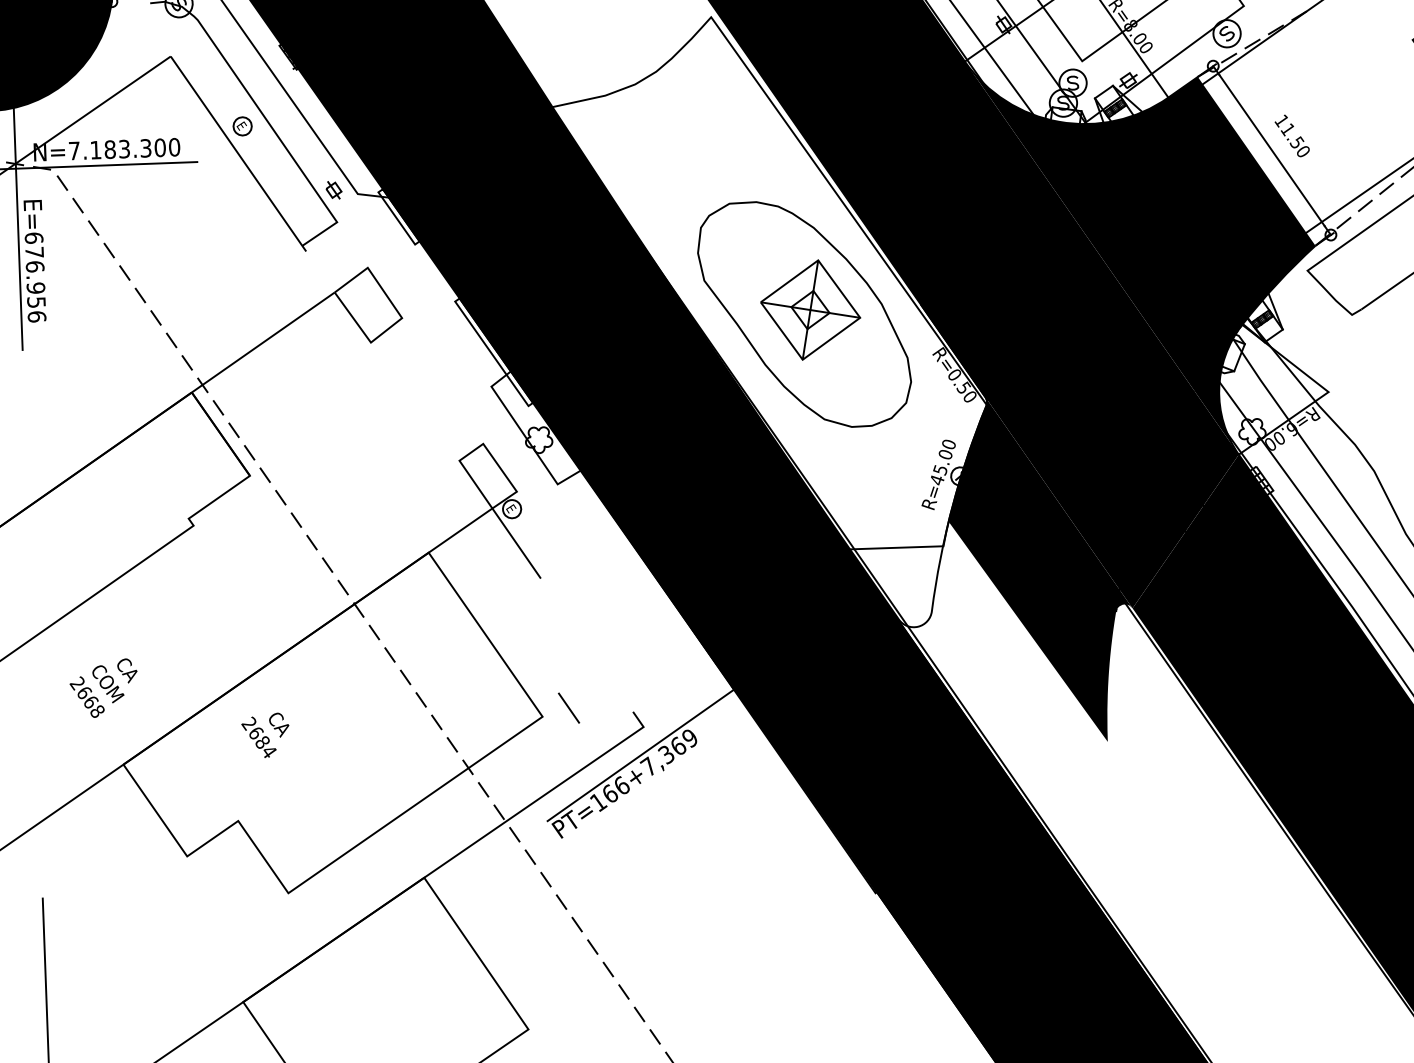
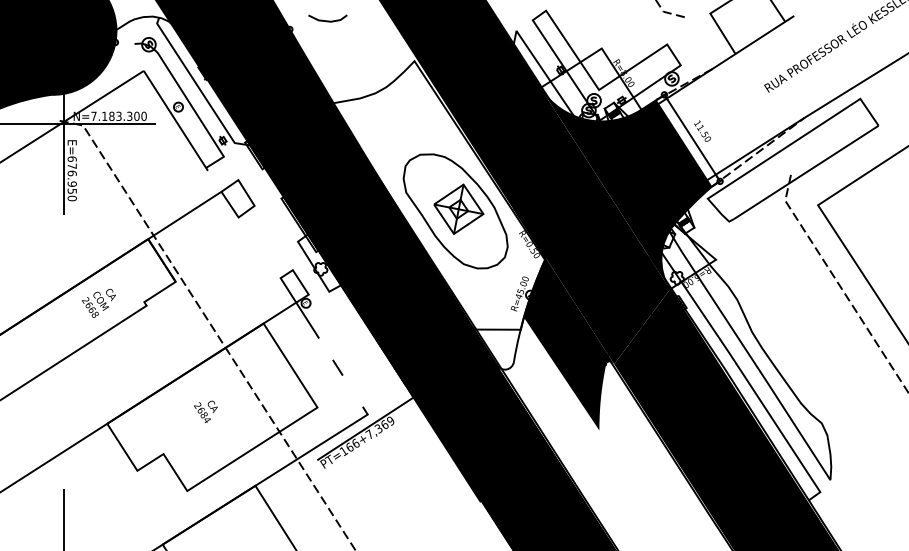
text: (37, 316) -> (72, 198), E=676.956 -> E=676.950
text: (103, 686) -> (98, 302), moved
line: (568, 707) -> (337, 367), moved
text: (265, 734) -> (205, 411), moved

